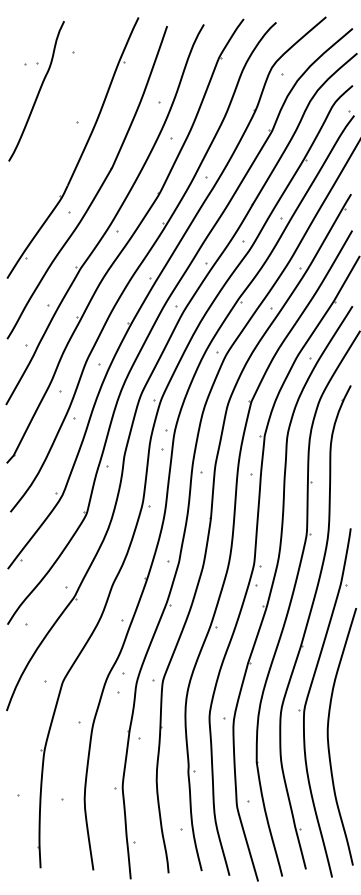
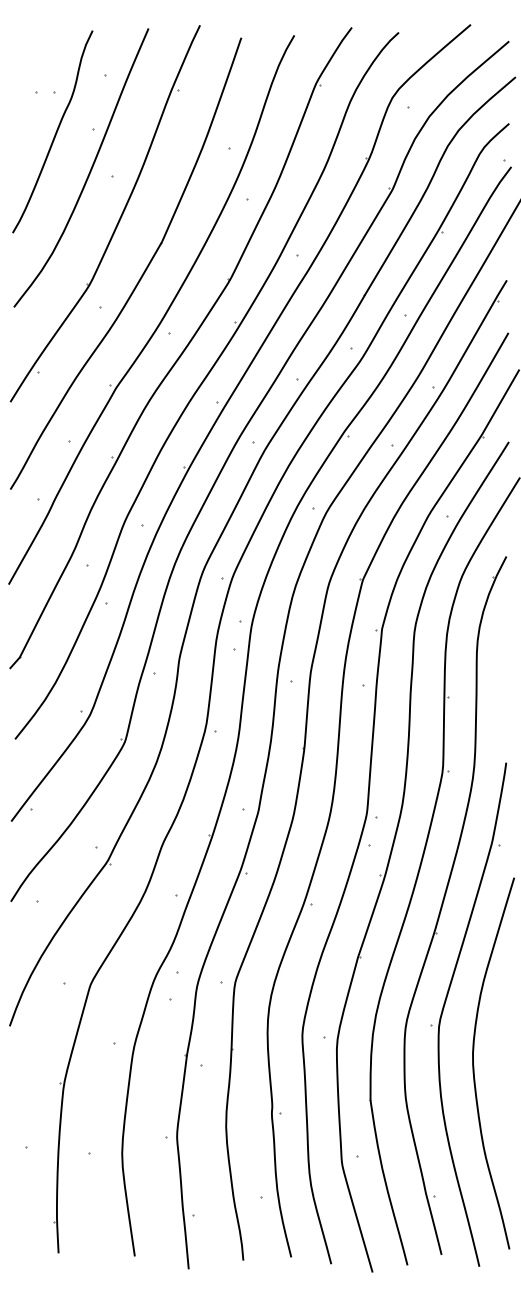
part: (56, 116) -> (81, 168), added

